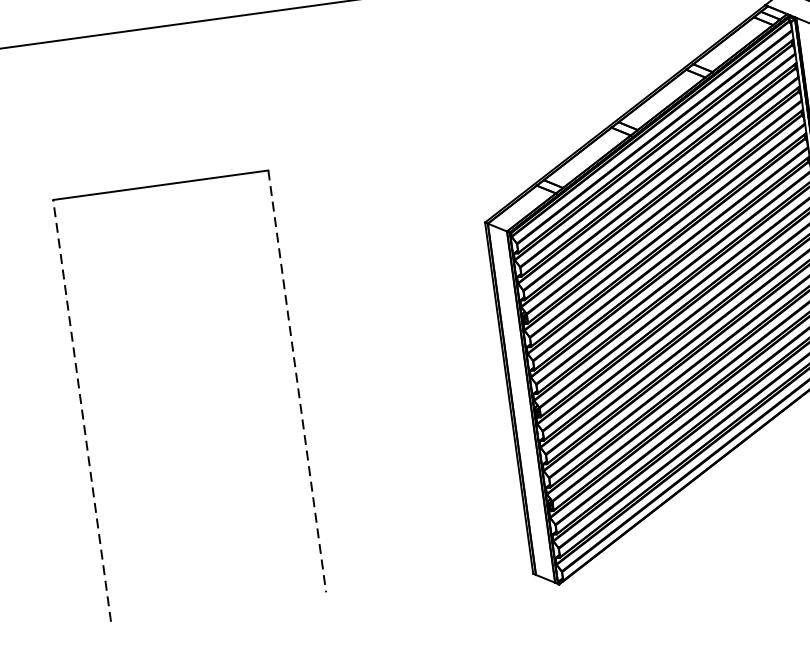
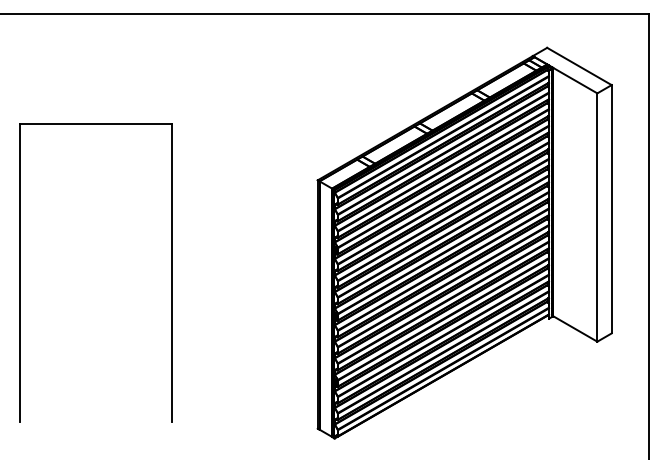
line: (297, 382) -> (172, 273), dashed -> solid
line: (82, 410) -> (20, 272), dashed -> solid

